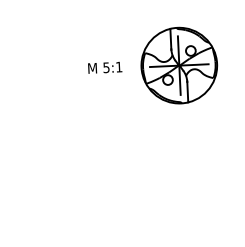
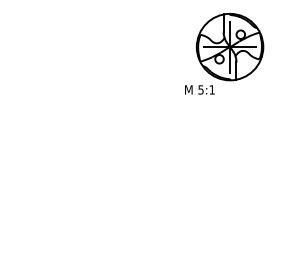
text: (104, 67) -> (199, 89), moved

